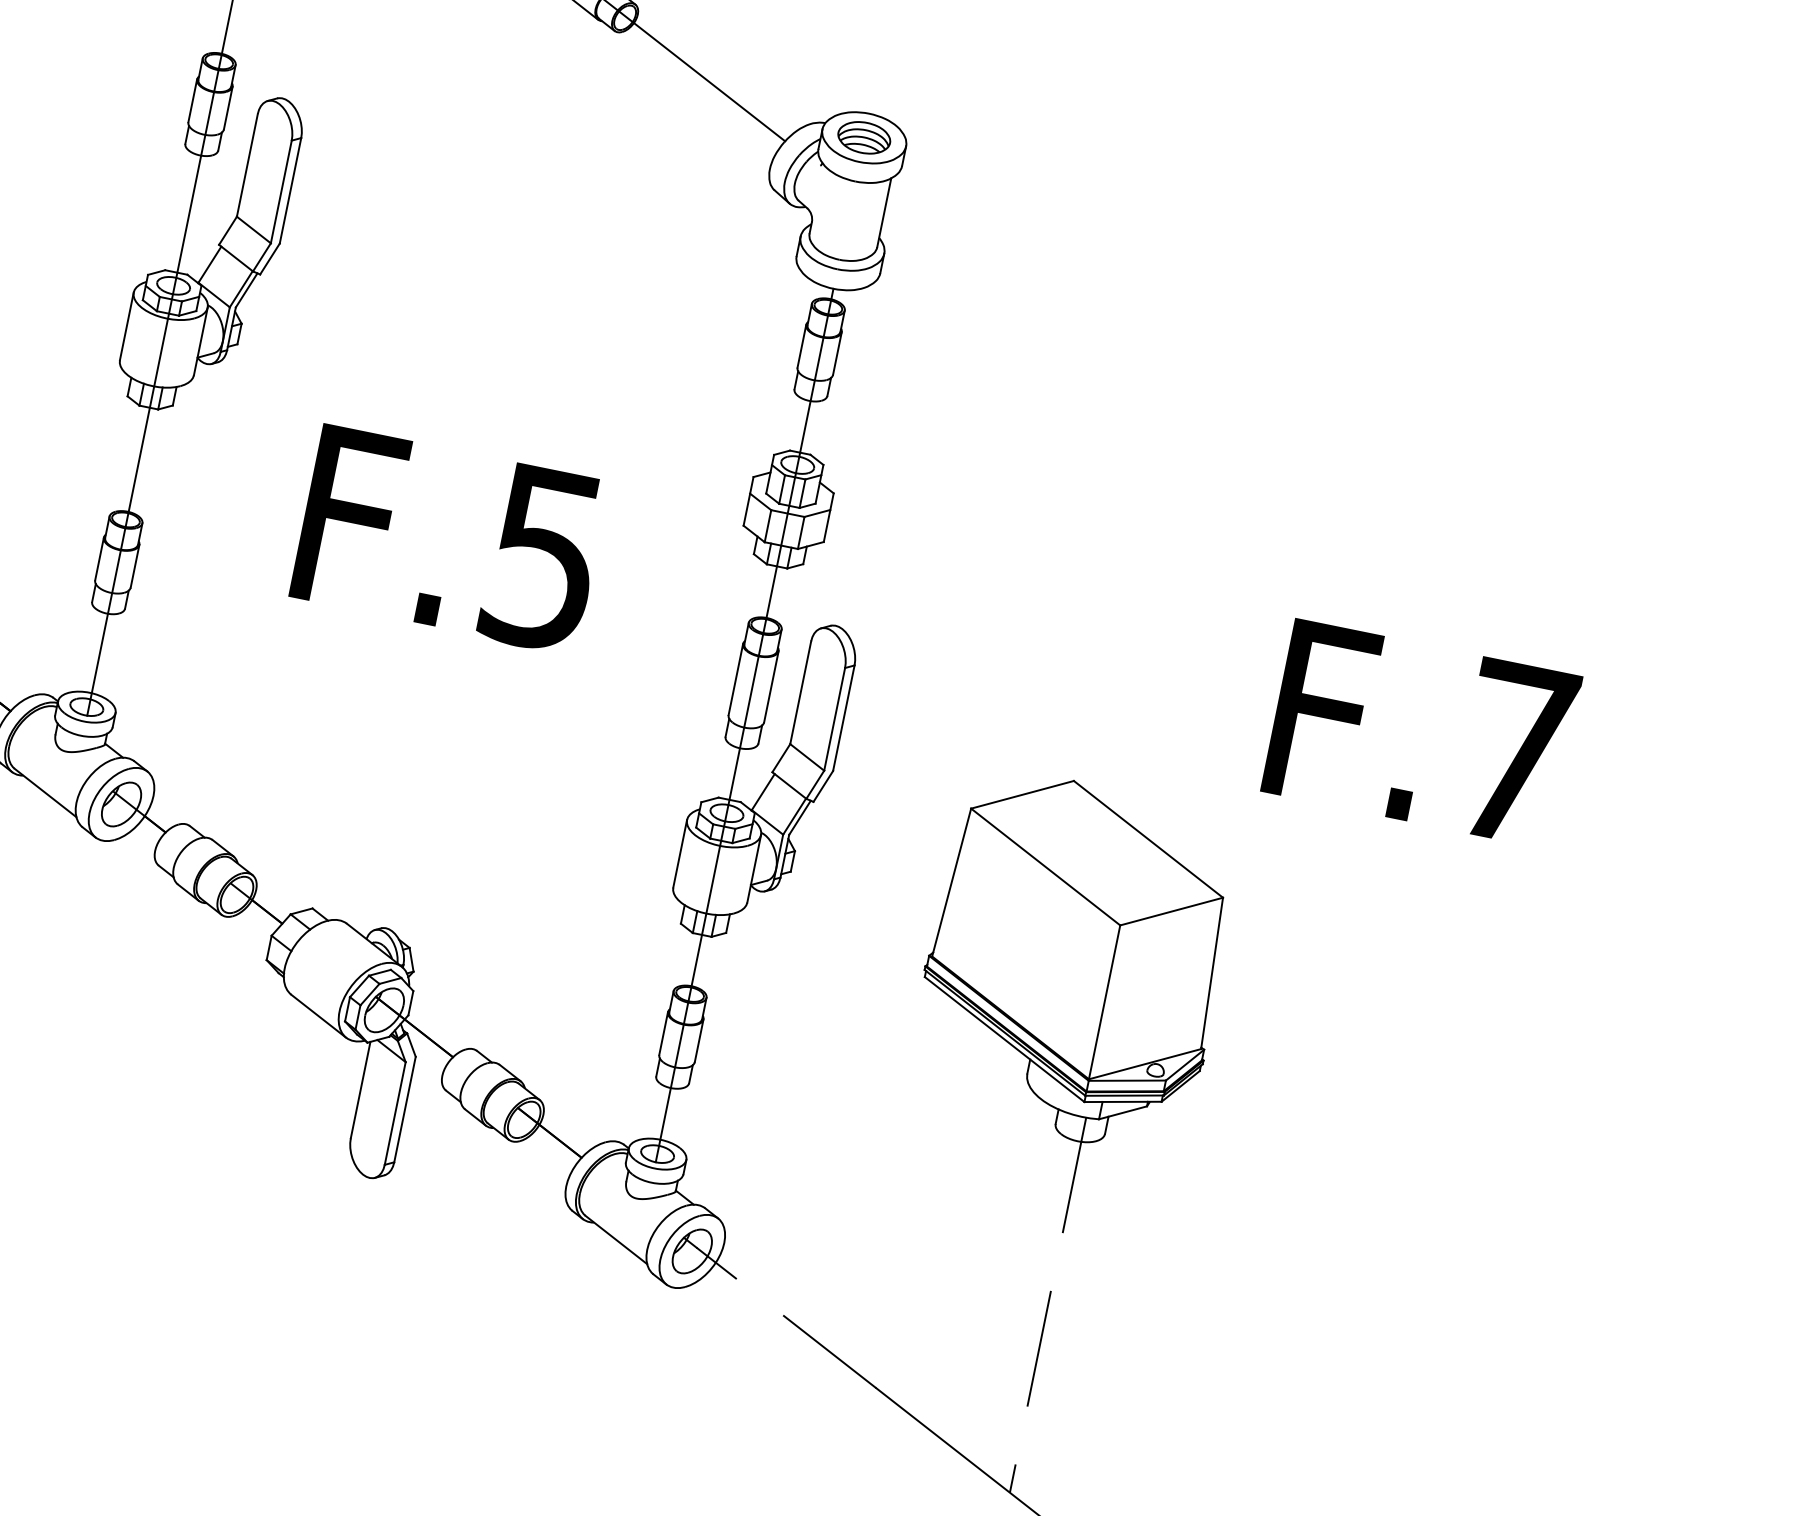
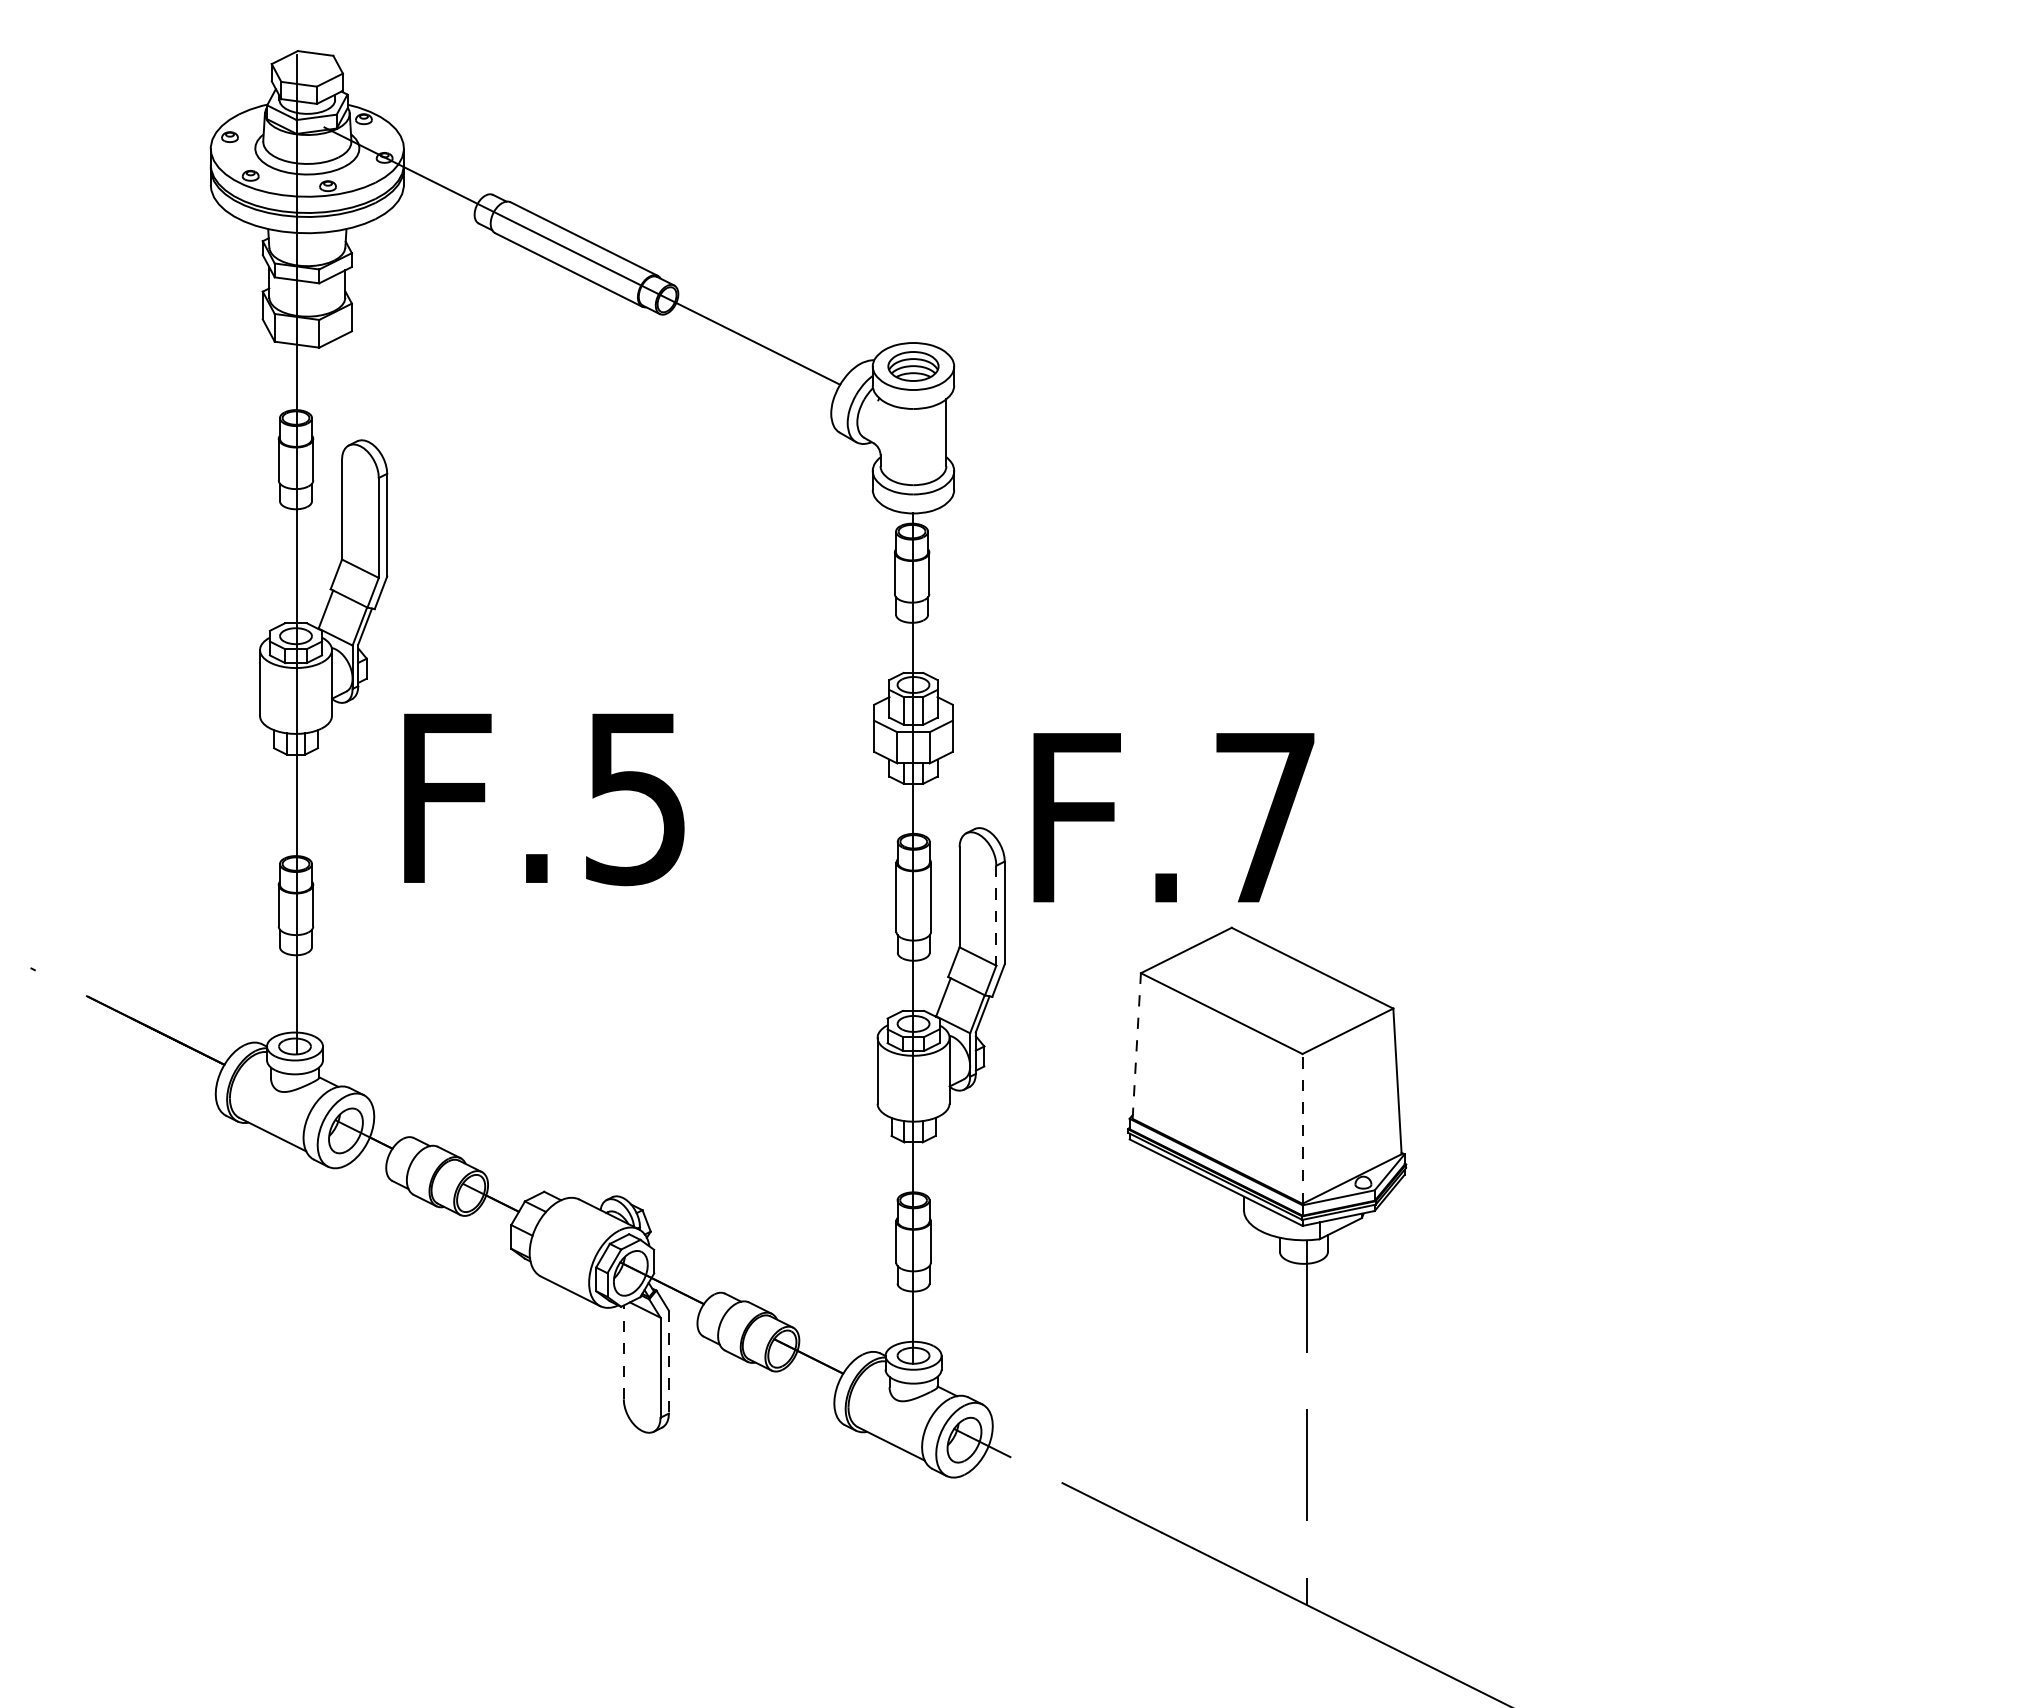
text: (449, 540) -> (544, 799), moved
line: (834, 719) -> (996, 915), solid -> dashed
text: (1421, 733) -> (1173, 817), moved
line: (951, 882) -> (1136, 1046), solid -> dashed
line: (1104, 1001) -> (1302, 1128), solid -> dashed
line: (360, 1090) -> (623, 1352), solid -> dashed
line: (404, 1109) -> (668, 1362), solid -> dashed

